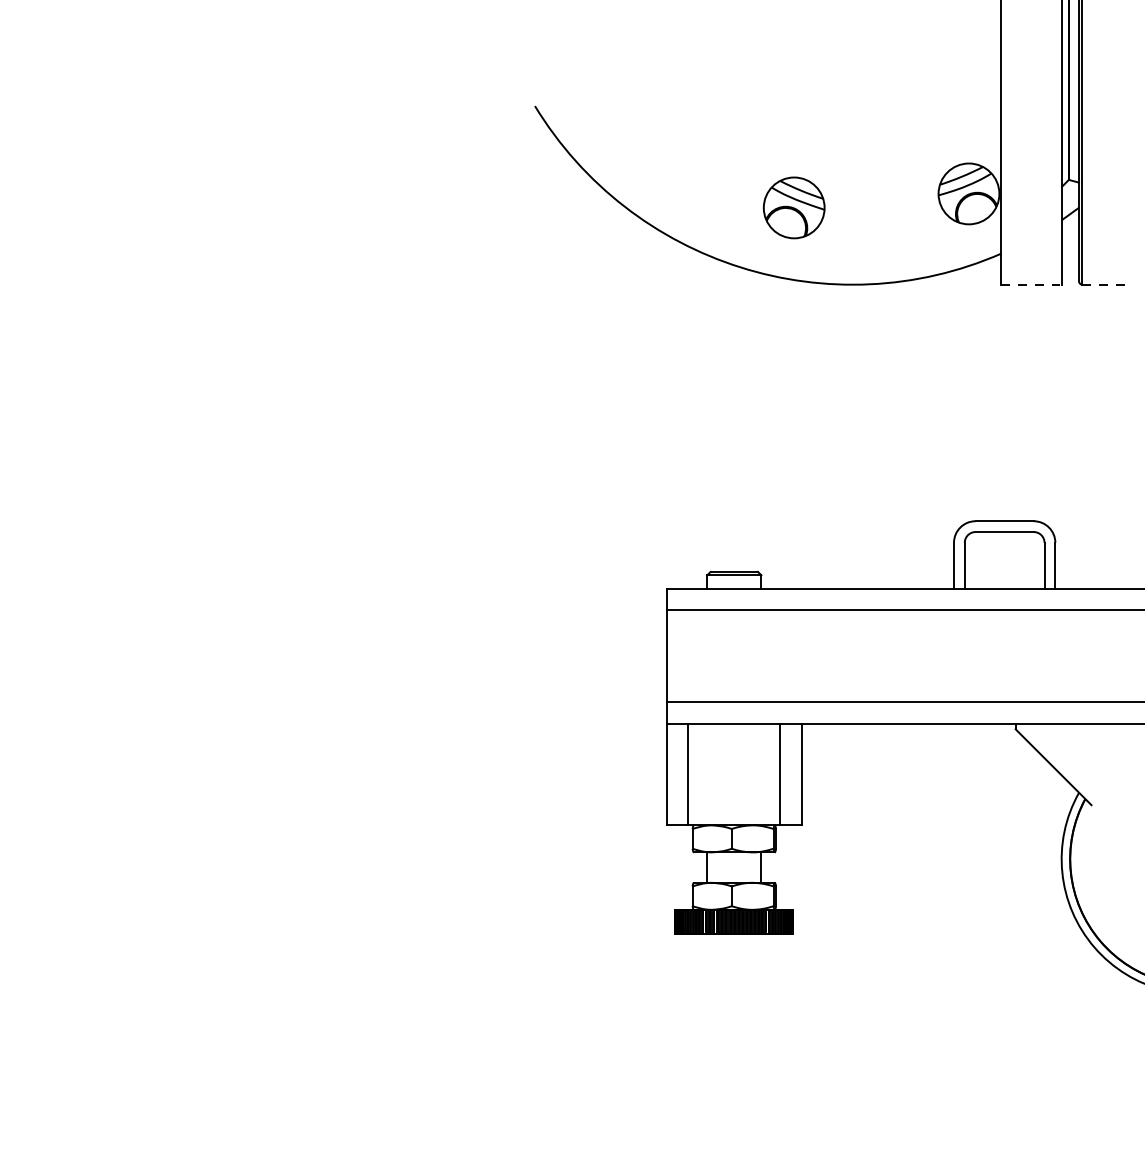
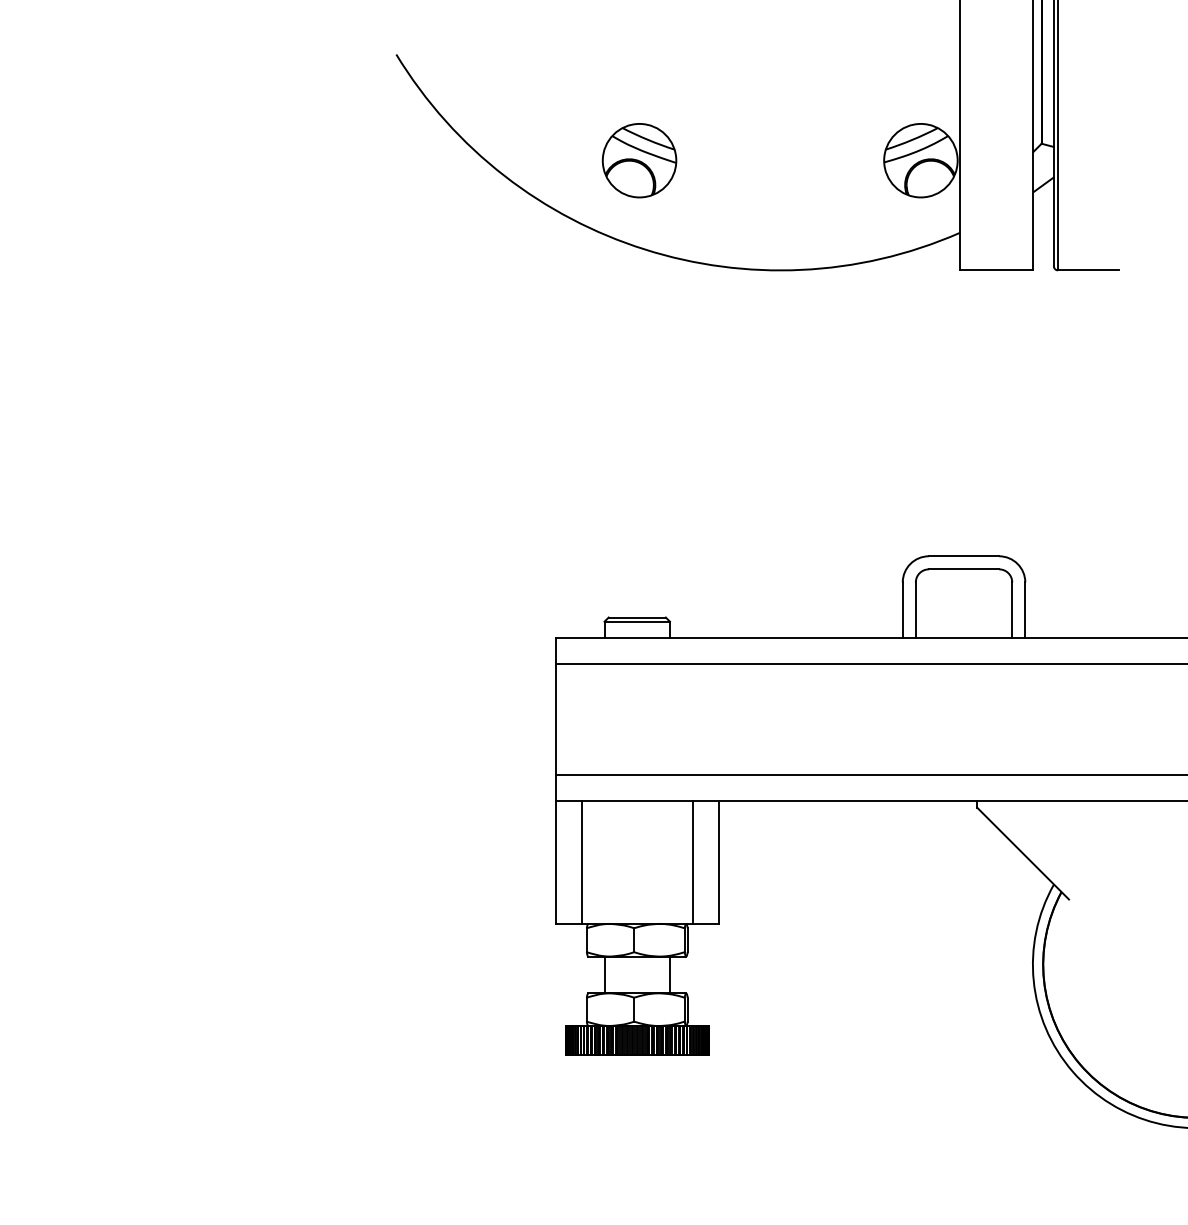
part: (793, 207) -> (638, 160), moved
line: (1032, 284) -> (997, 270), dashed -> solid
line: (1108, 284) -> (1089, 270), dashed -> solid

